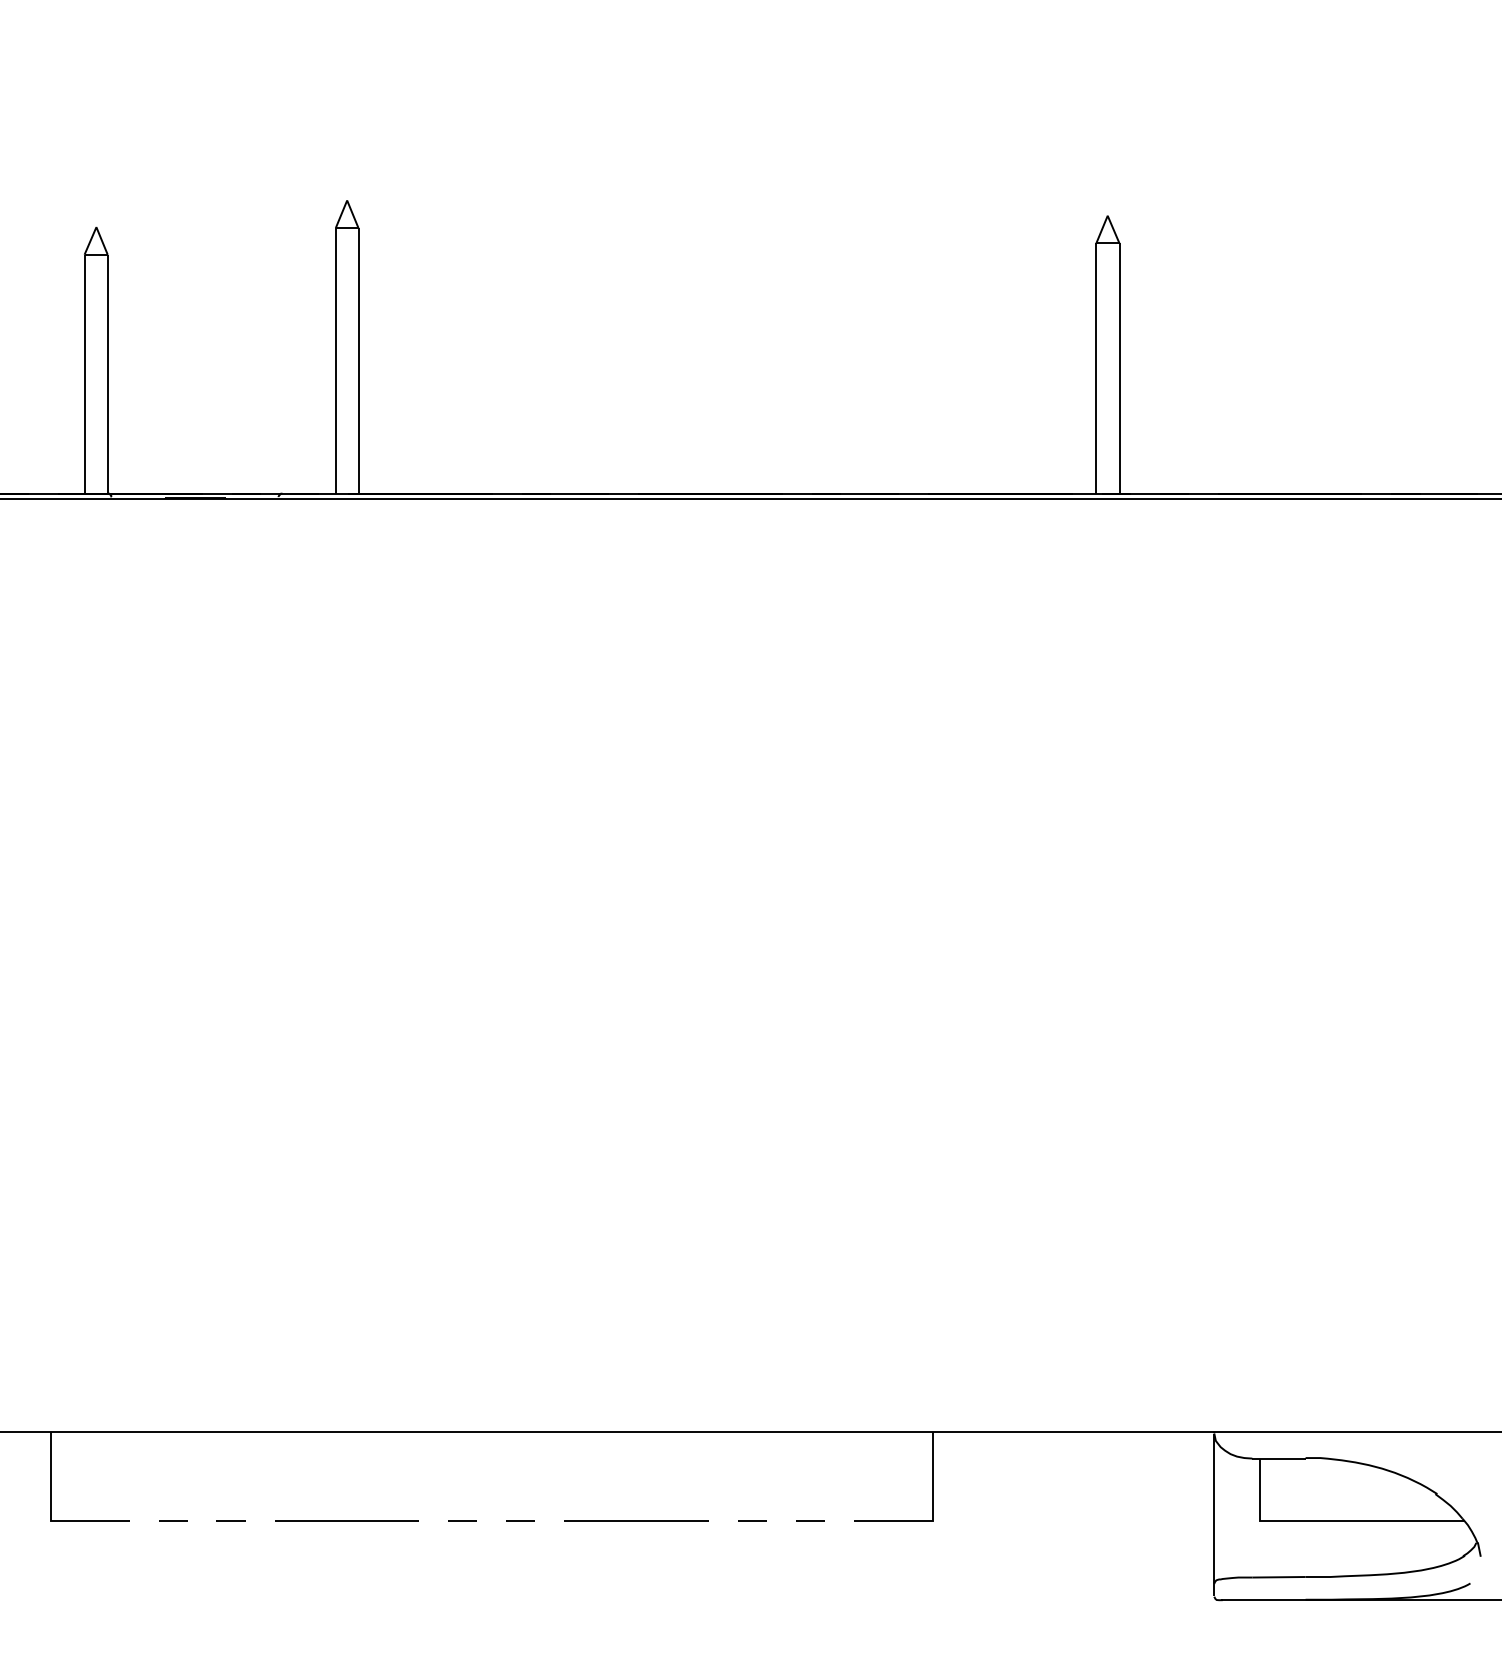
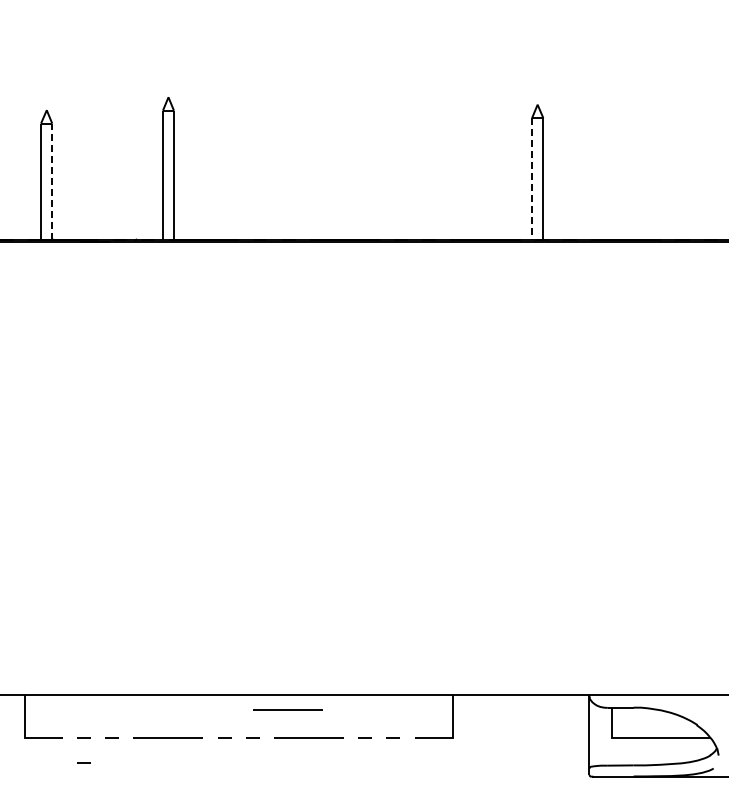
line: (1097, 367) -> (532, 178), solid -> dashed
line: (108, 373) -> (52, 181), solid -> dashed
line: (592, 1461) -> (287, 709), added
line: (172, 1571) -> (83, 762), added

